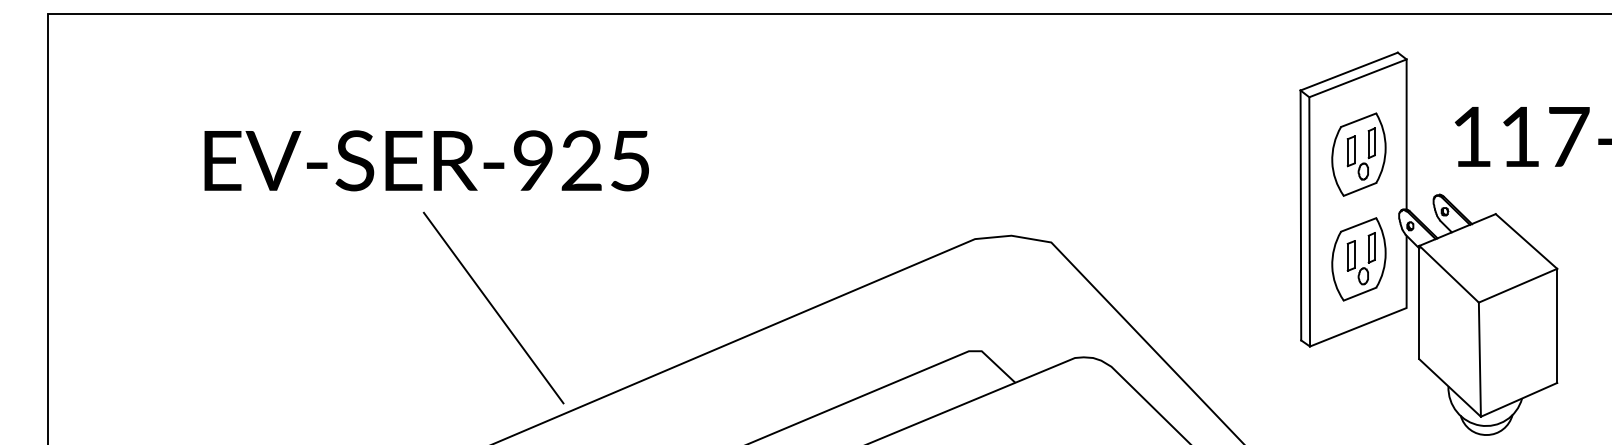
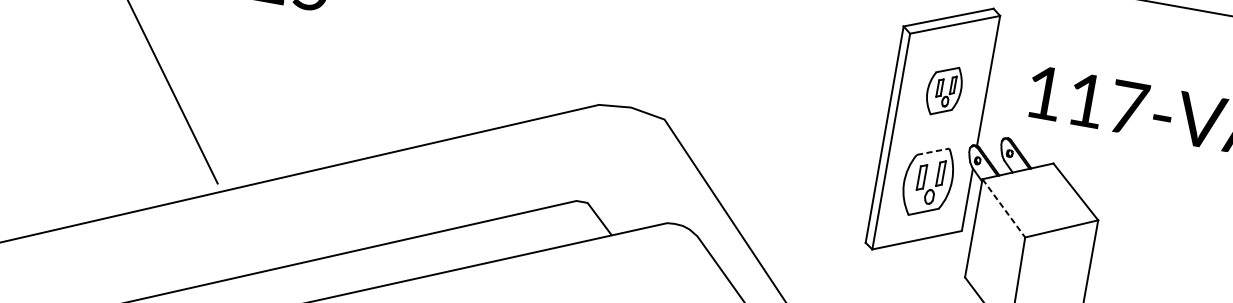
part: (1358, 154) -> (943, 90), size x0.7
line: (1358, 224) -> (933, 151), solid -> dashed
line: (1449, 274) -> (1004, 208), solid -> dashed

